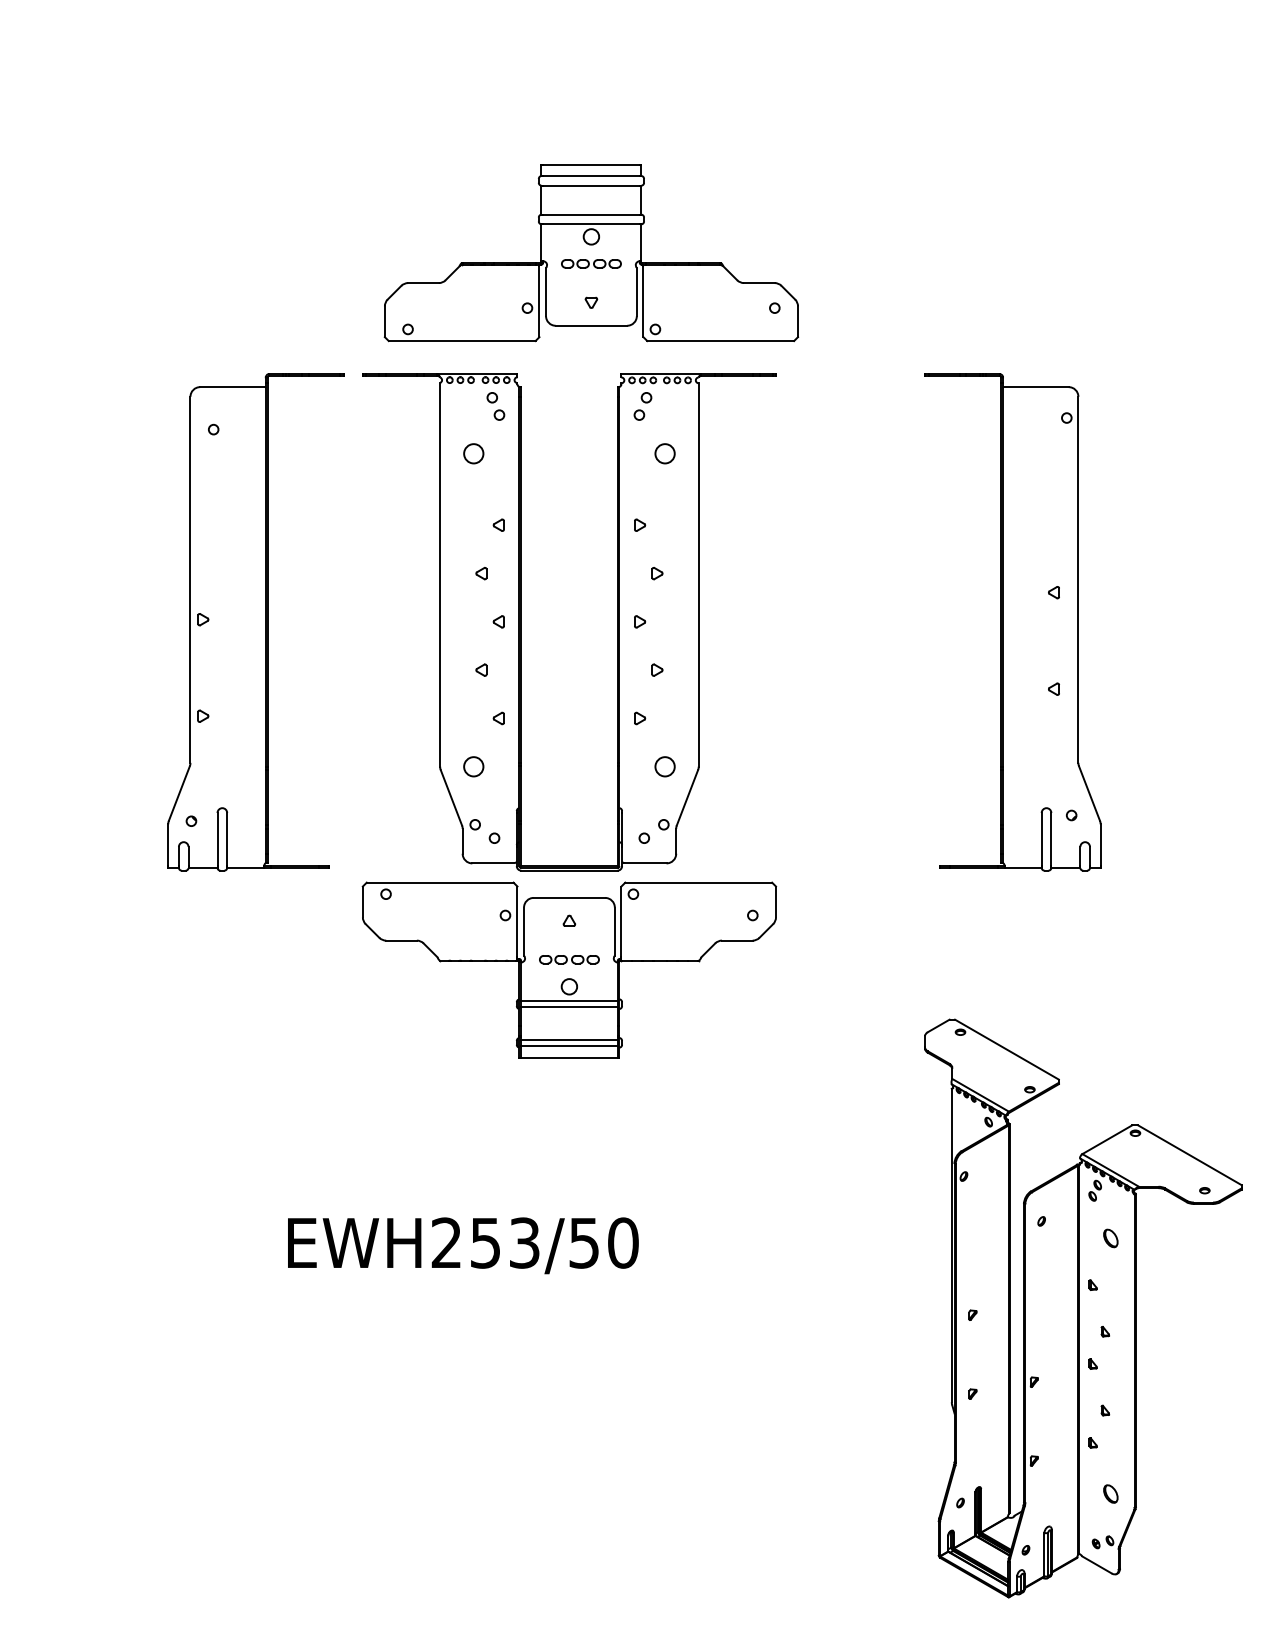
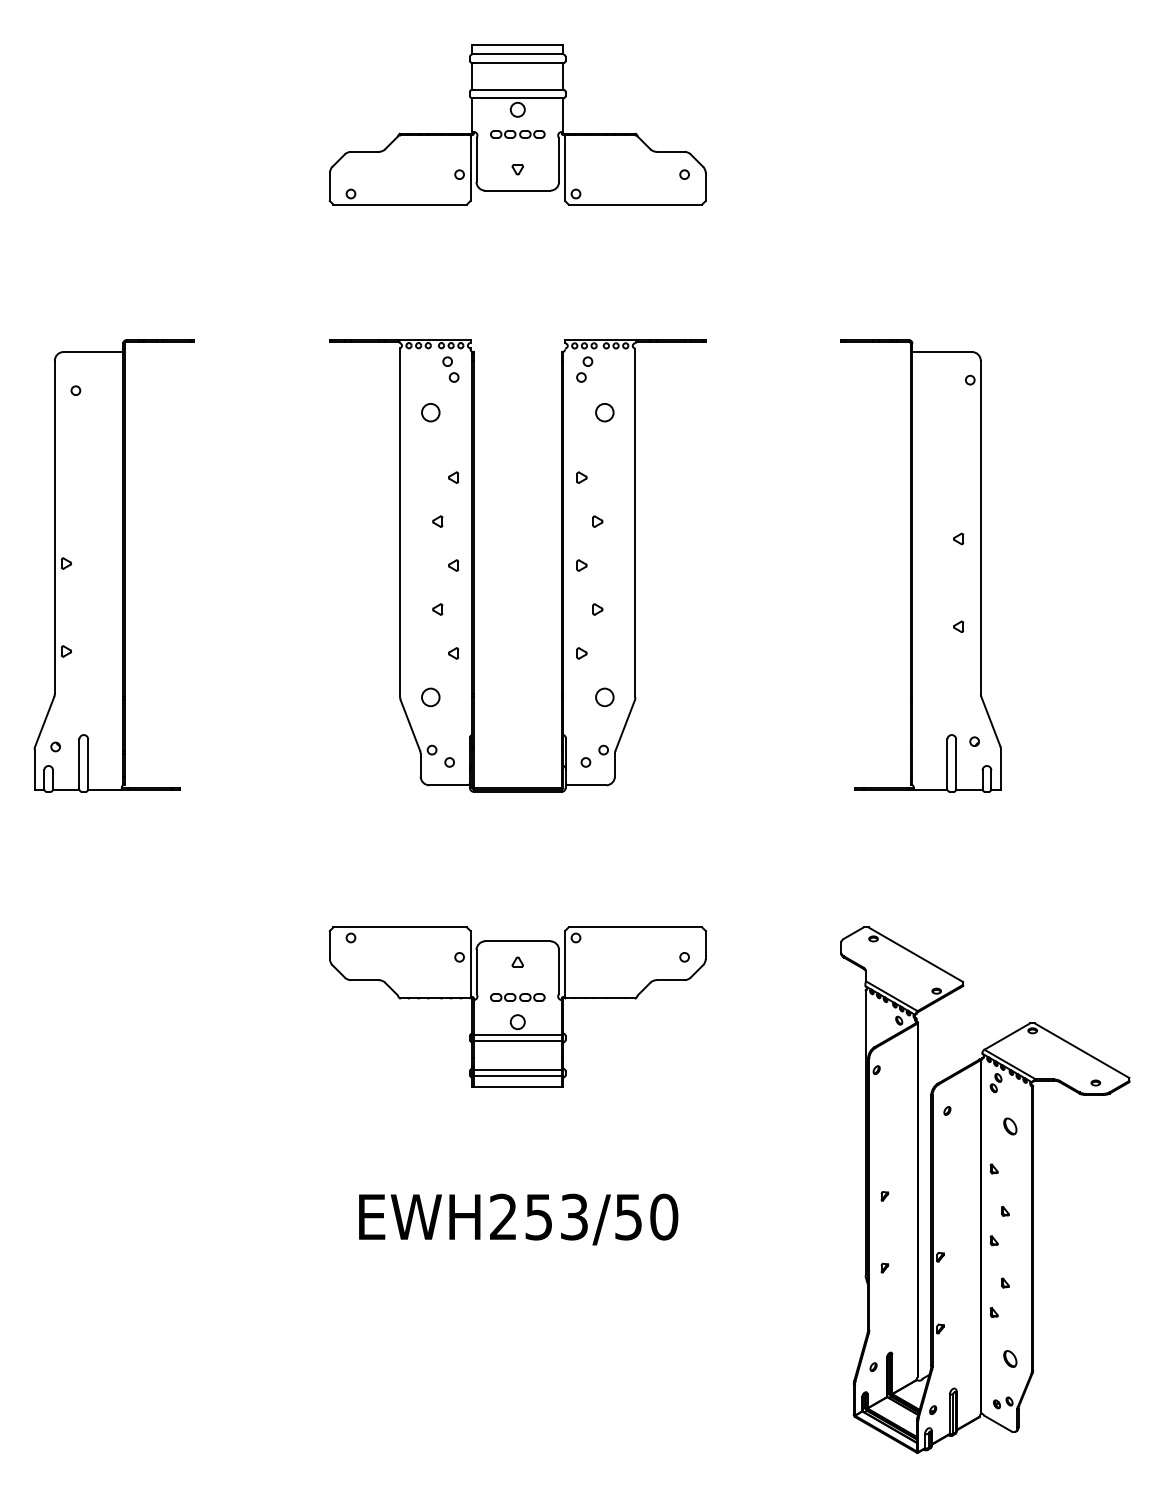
part: (591, 253) -> (517, 124), moved
part: (255, 622) -> (113, 566), moved
part: (569, 969) -> (517, 1006), moved
text: (463, 1245) -> (518, 1219), moved

